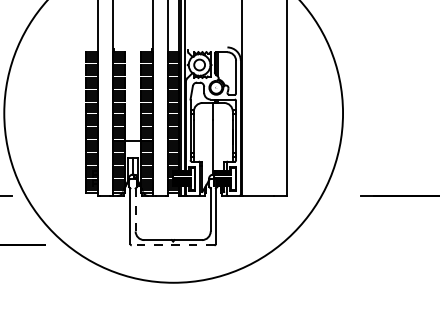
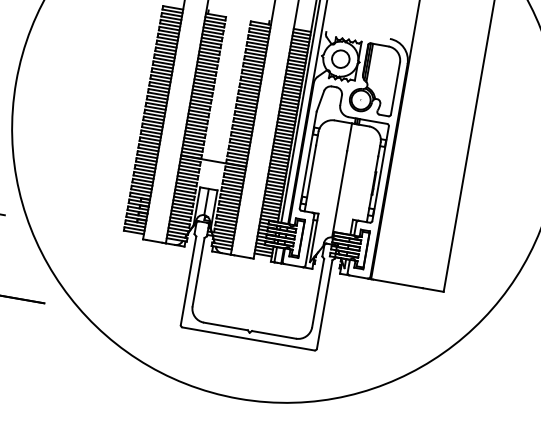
line: (135, 210) -> (198, 273), dashed -> solid
line: (172, 245) -> (247, 339), dashed -> solid

